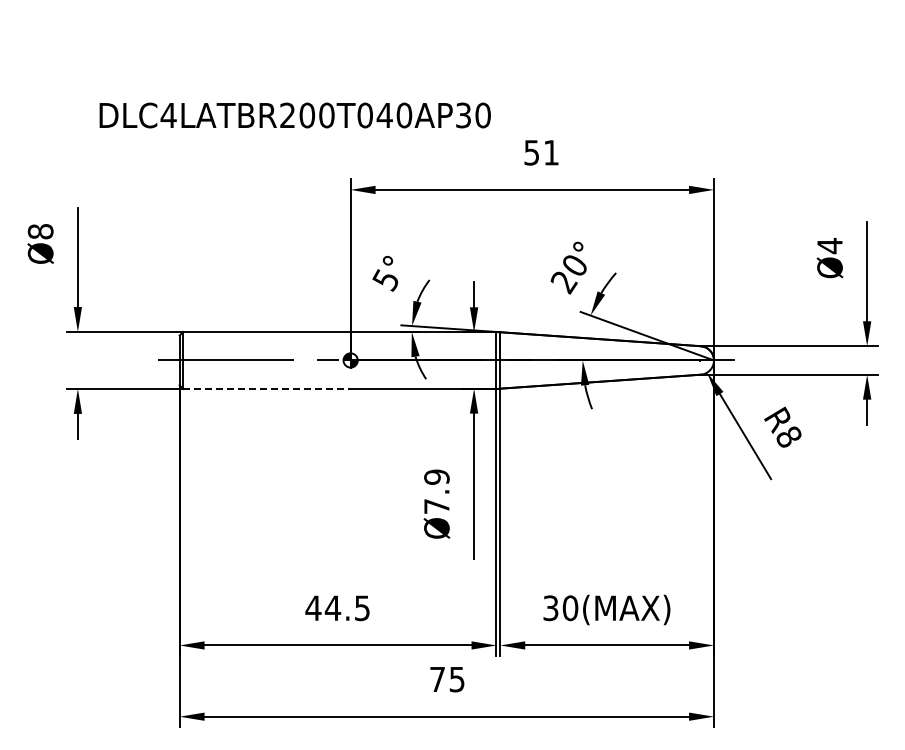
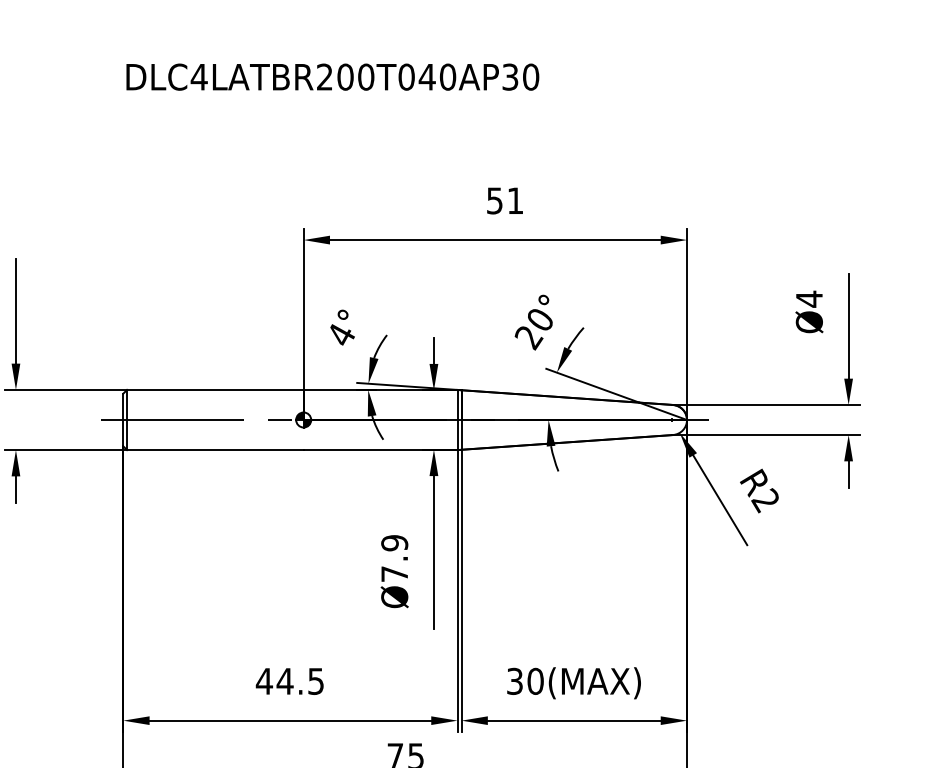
text: (294, 115) -> (332, 77), moved
text: (385, 280) -> (340, 335), 5° -> 4°
line: (266, 388) -> (214, 449), dashed -> solid
text: (787, 436) -> (764, 500), R8 -> R2

